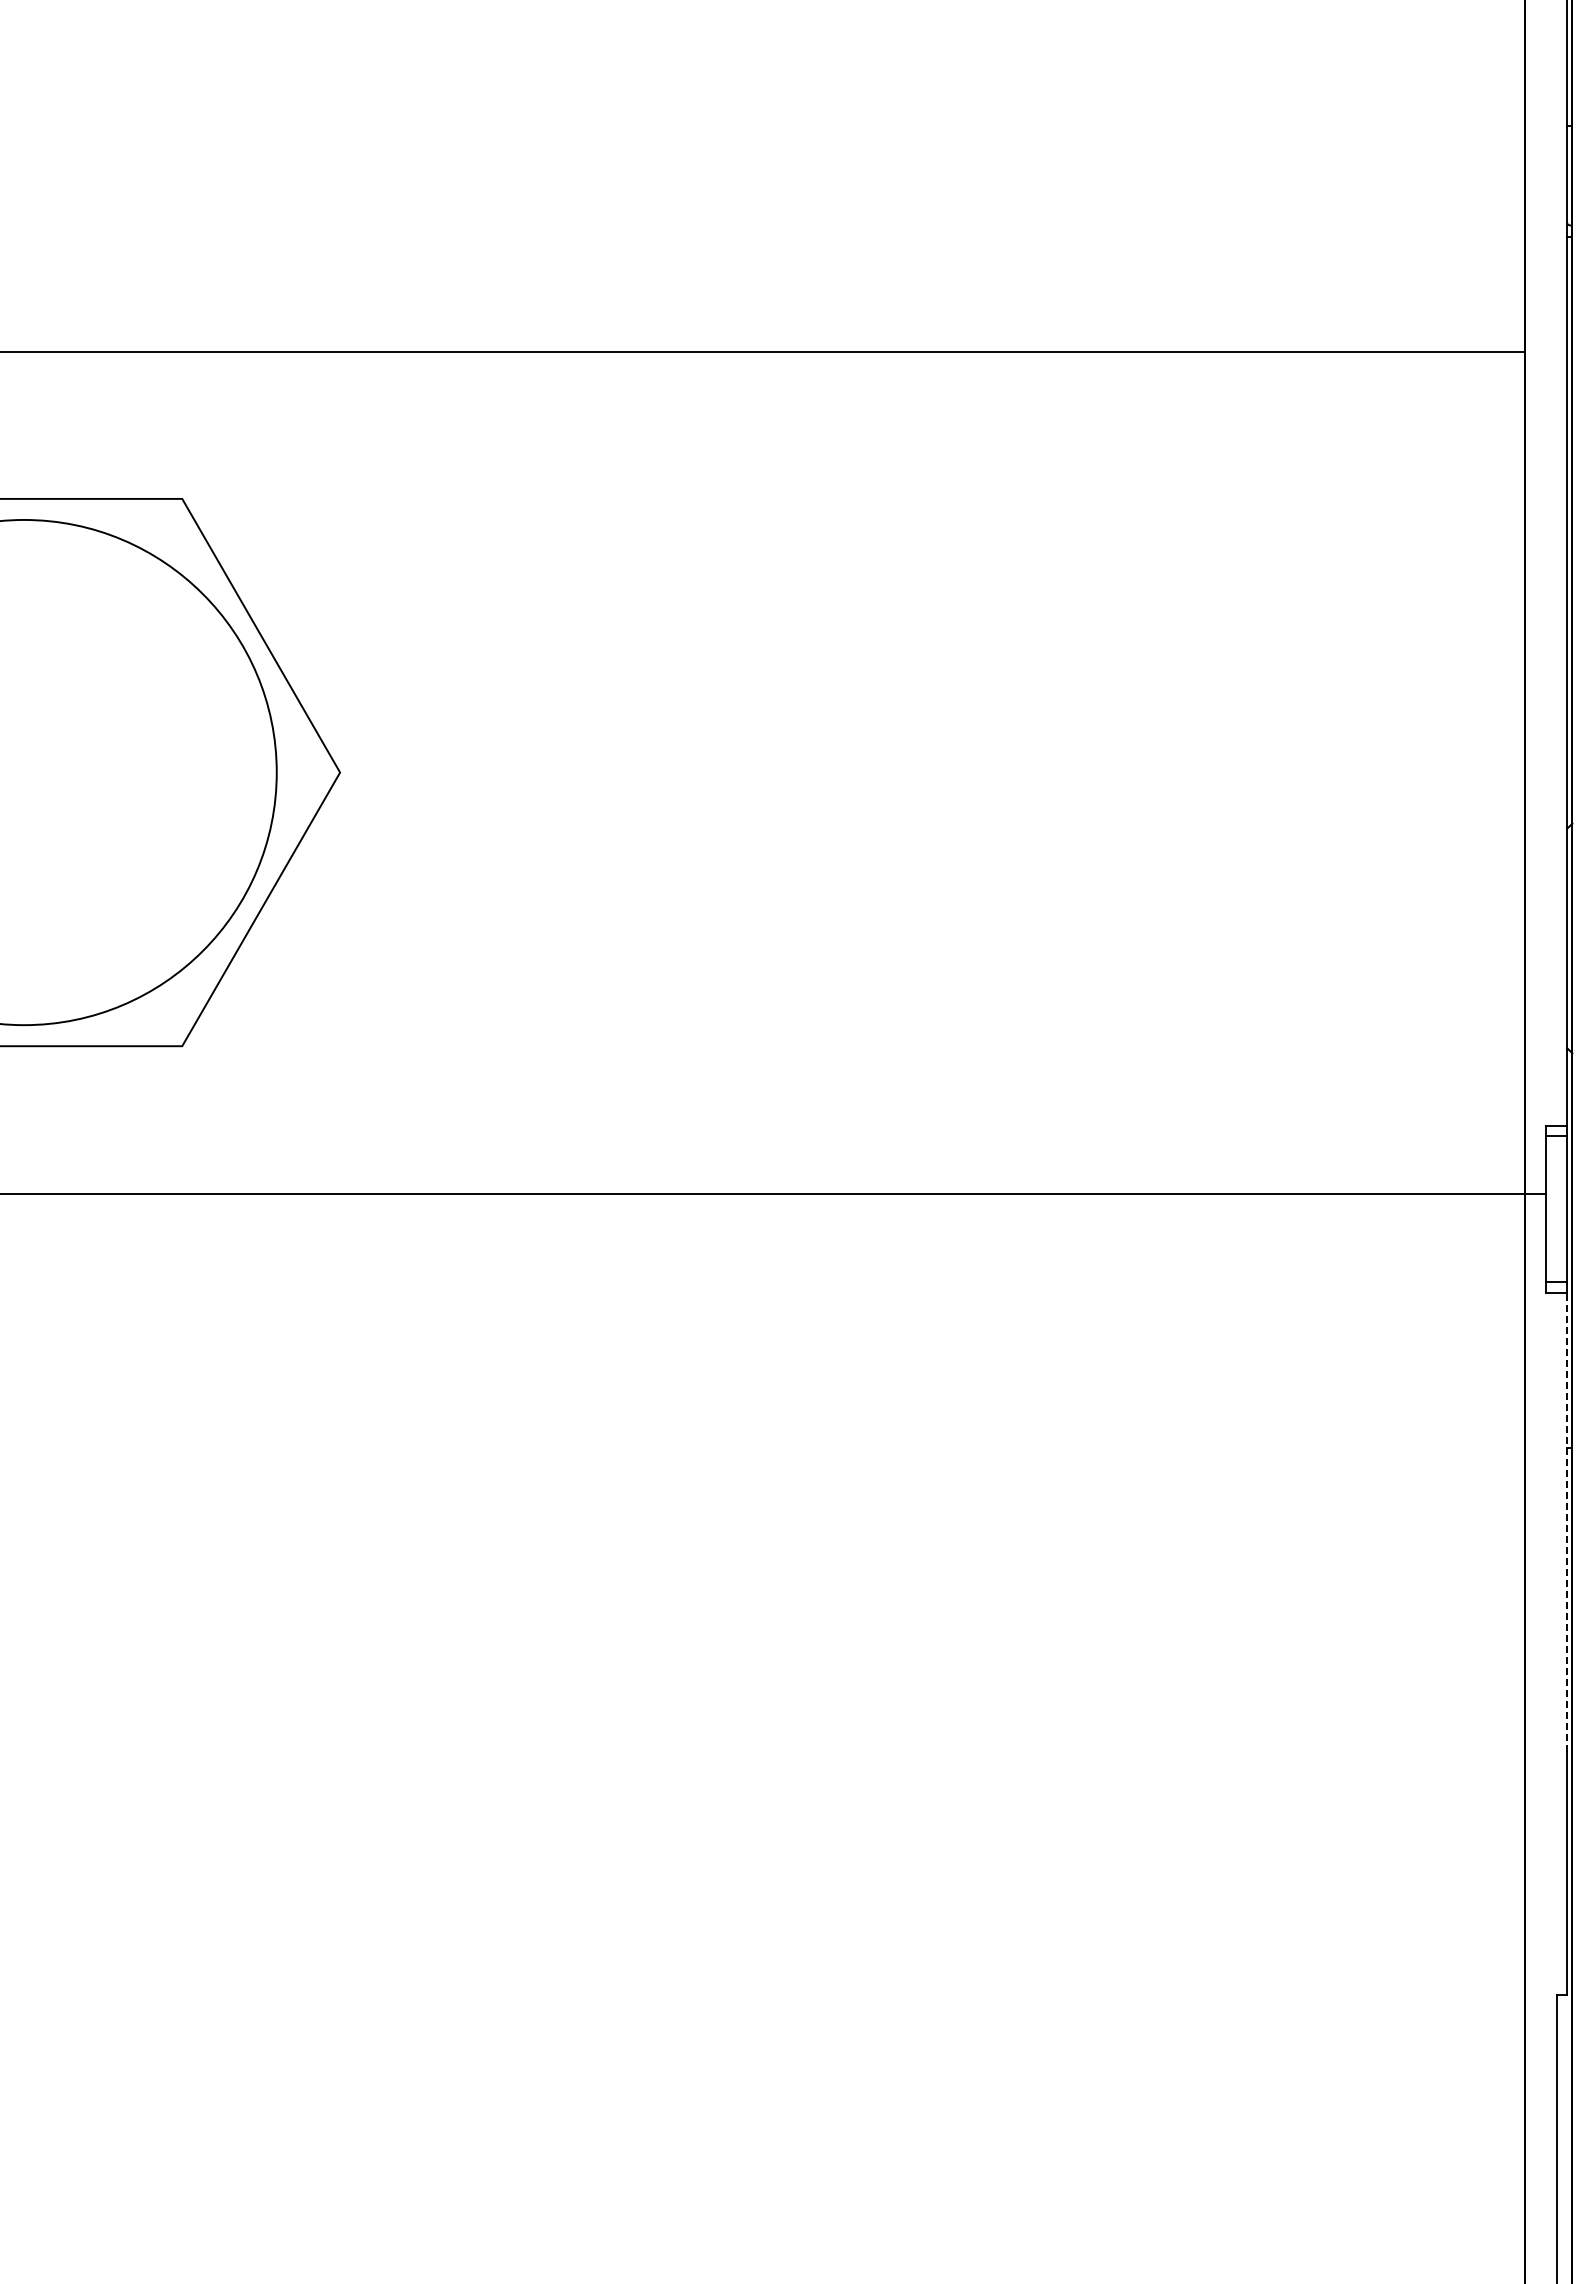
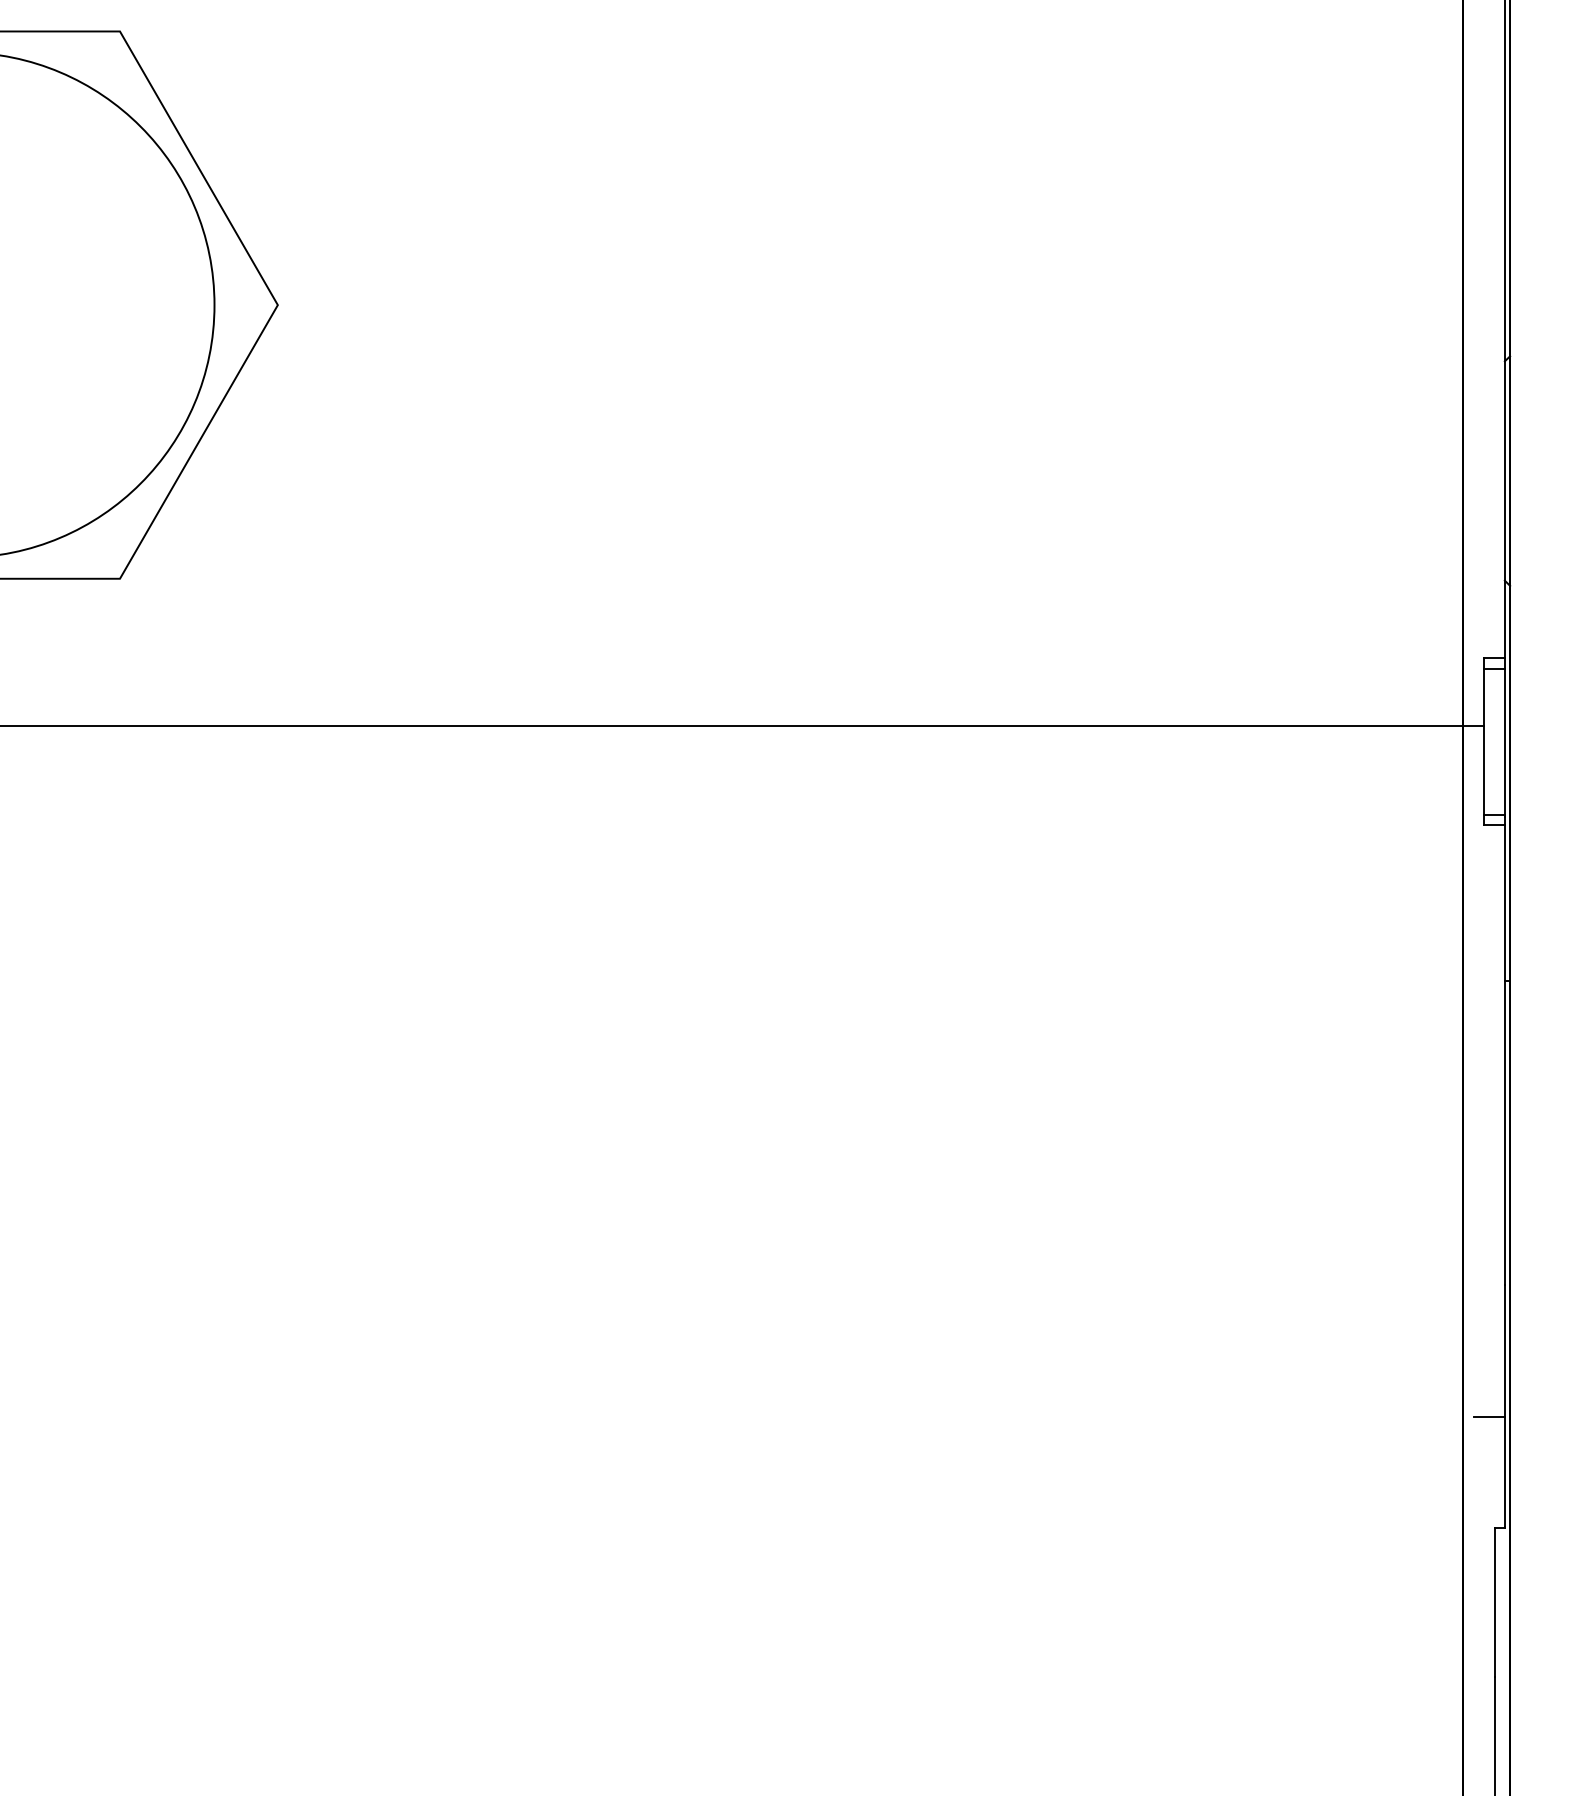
line: (1567, 1522) -> (1505, 1055), dashed -> solid
line: (1551, 1884) -> (1489, 1417), added

